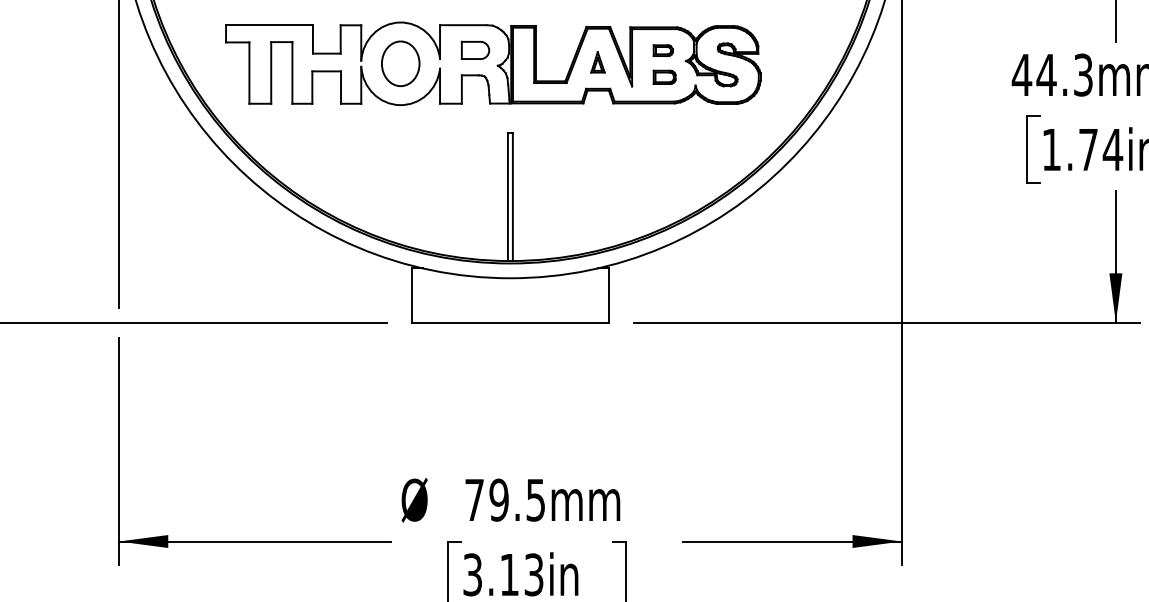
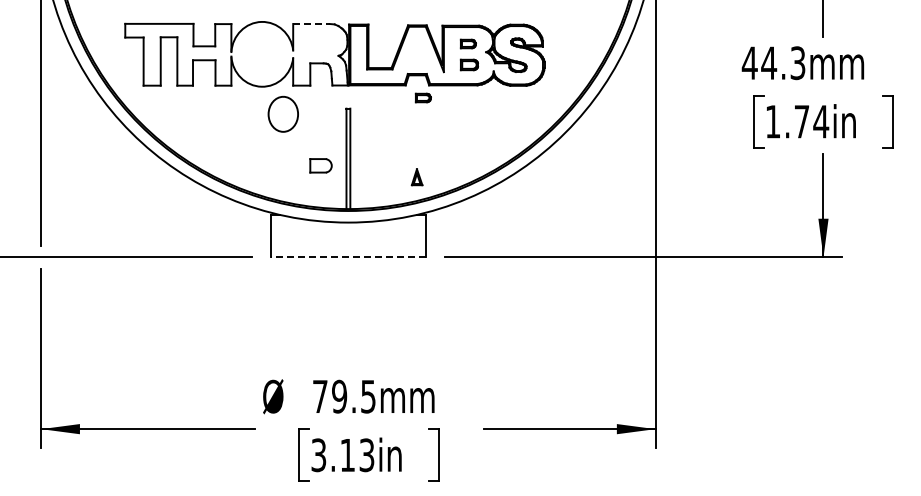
line: (464, 25) -> (312, 24), solid -> dashed
part: (474, 50) -> (320, 165), moved
part: (399, 62) -> (282, 113), moved
part: (597, 62) -> (416, 177), moved
part: (604, 118) -> (422, 97), added
line: (509, 322) -> (347, 257), solid -> dashed

